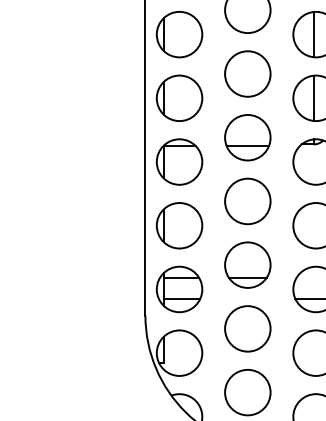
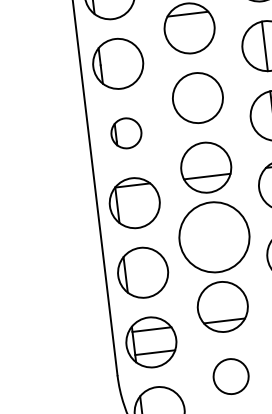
part: (179, 97) -> (126, 132), size x0.6
circle: (247, 201) -> (214, 237), size x1.4
circle: (247, 328) -> (230, 376), size x0.7

